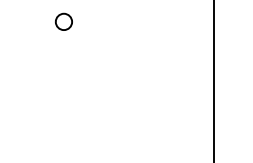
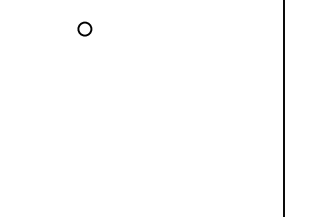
part: (63, 21) -> (84, 28), size x0.6

